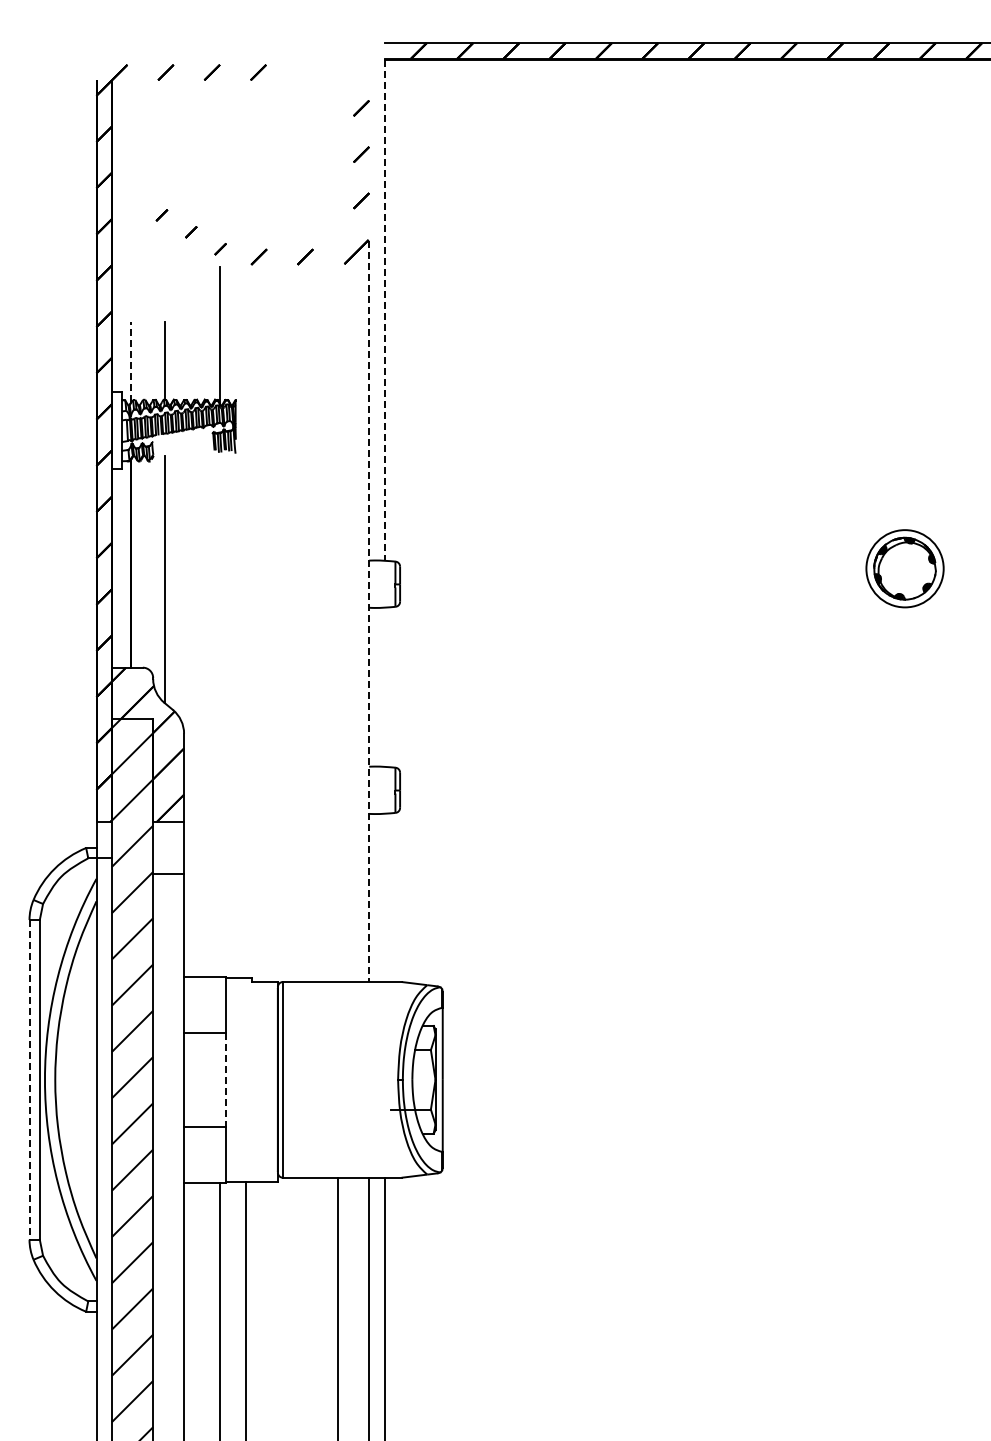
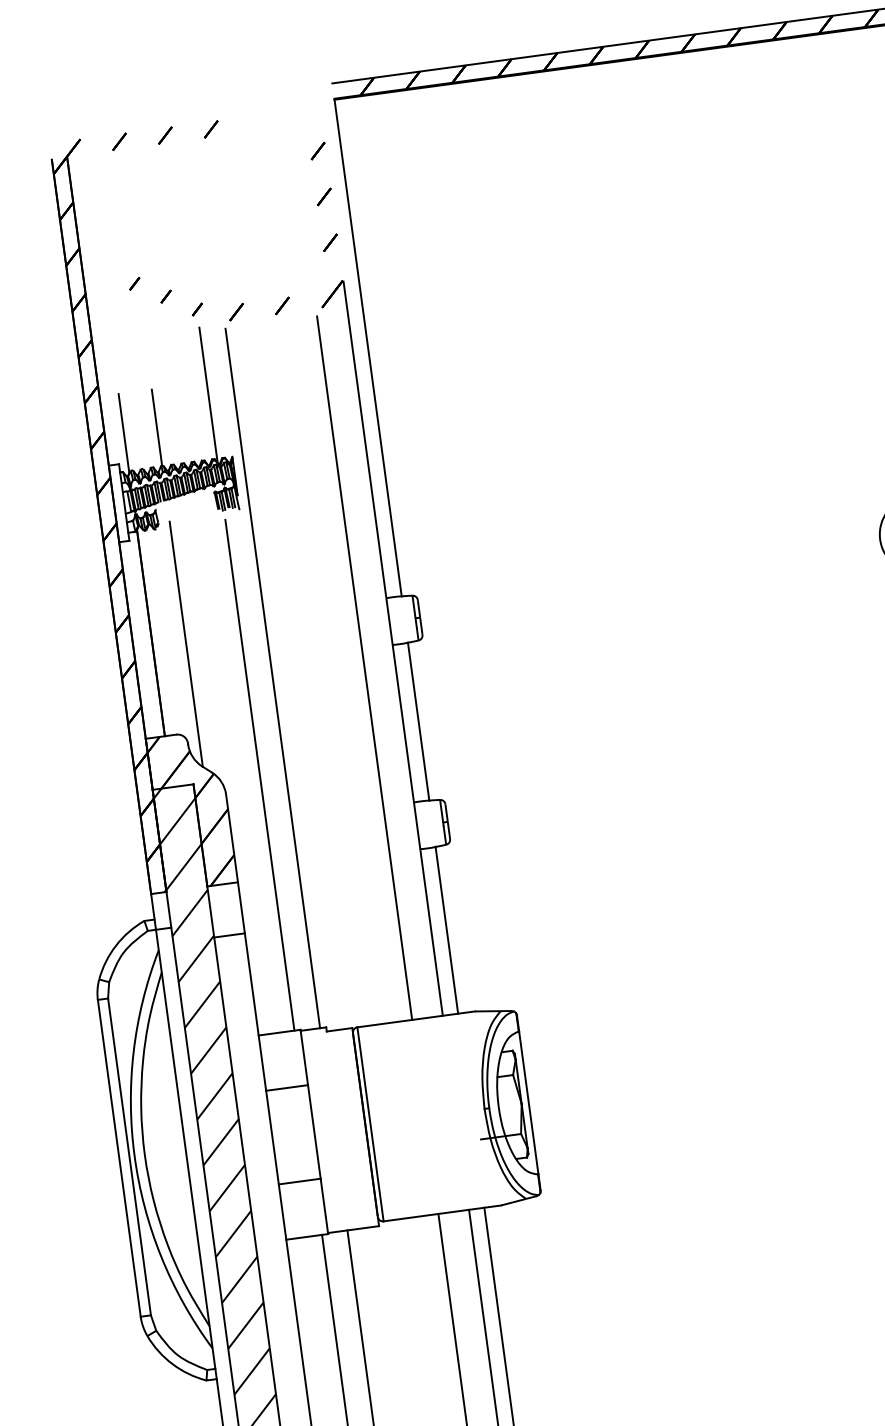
line: (384, 310) -> (368, 348), dashed -> solid
line: (131, 362) -> (124, 433), dashed -> solid
line: (369, 612) -> (393, 649), dashed -> solid
line: (245, 624) -> (272, 678), added
line: (338, 626) -> (364, 667), added
line: (384, 687) -> (418, 721), added
line: (220, 718) -> (260, 774), added
line: (384, 897) -> (446, 930), added
line: (29, 1079) -> (119, 1157), dashed -> solid
line: (226, 1080) -> (314, 1132), dashed -> solid

